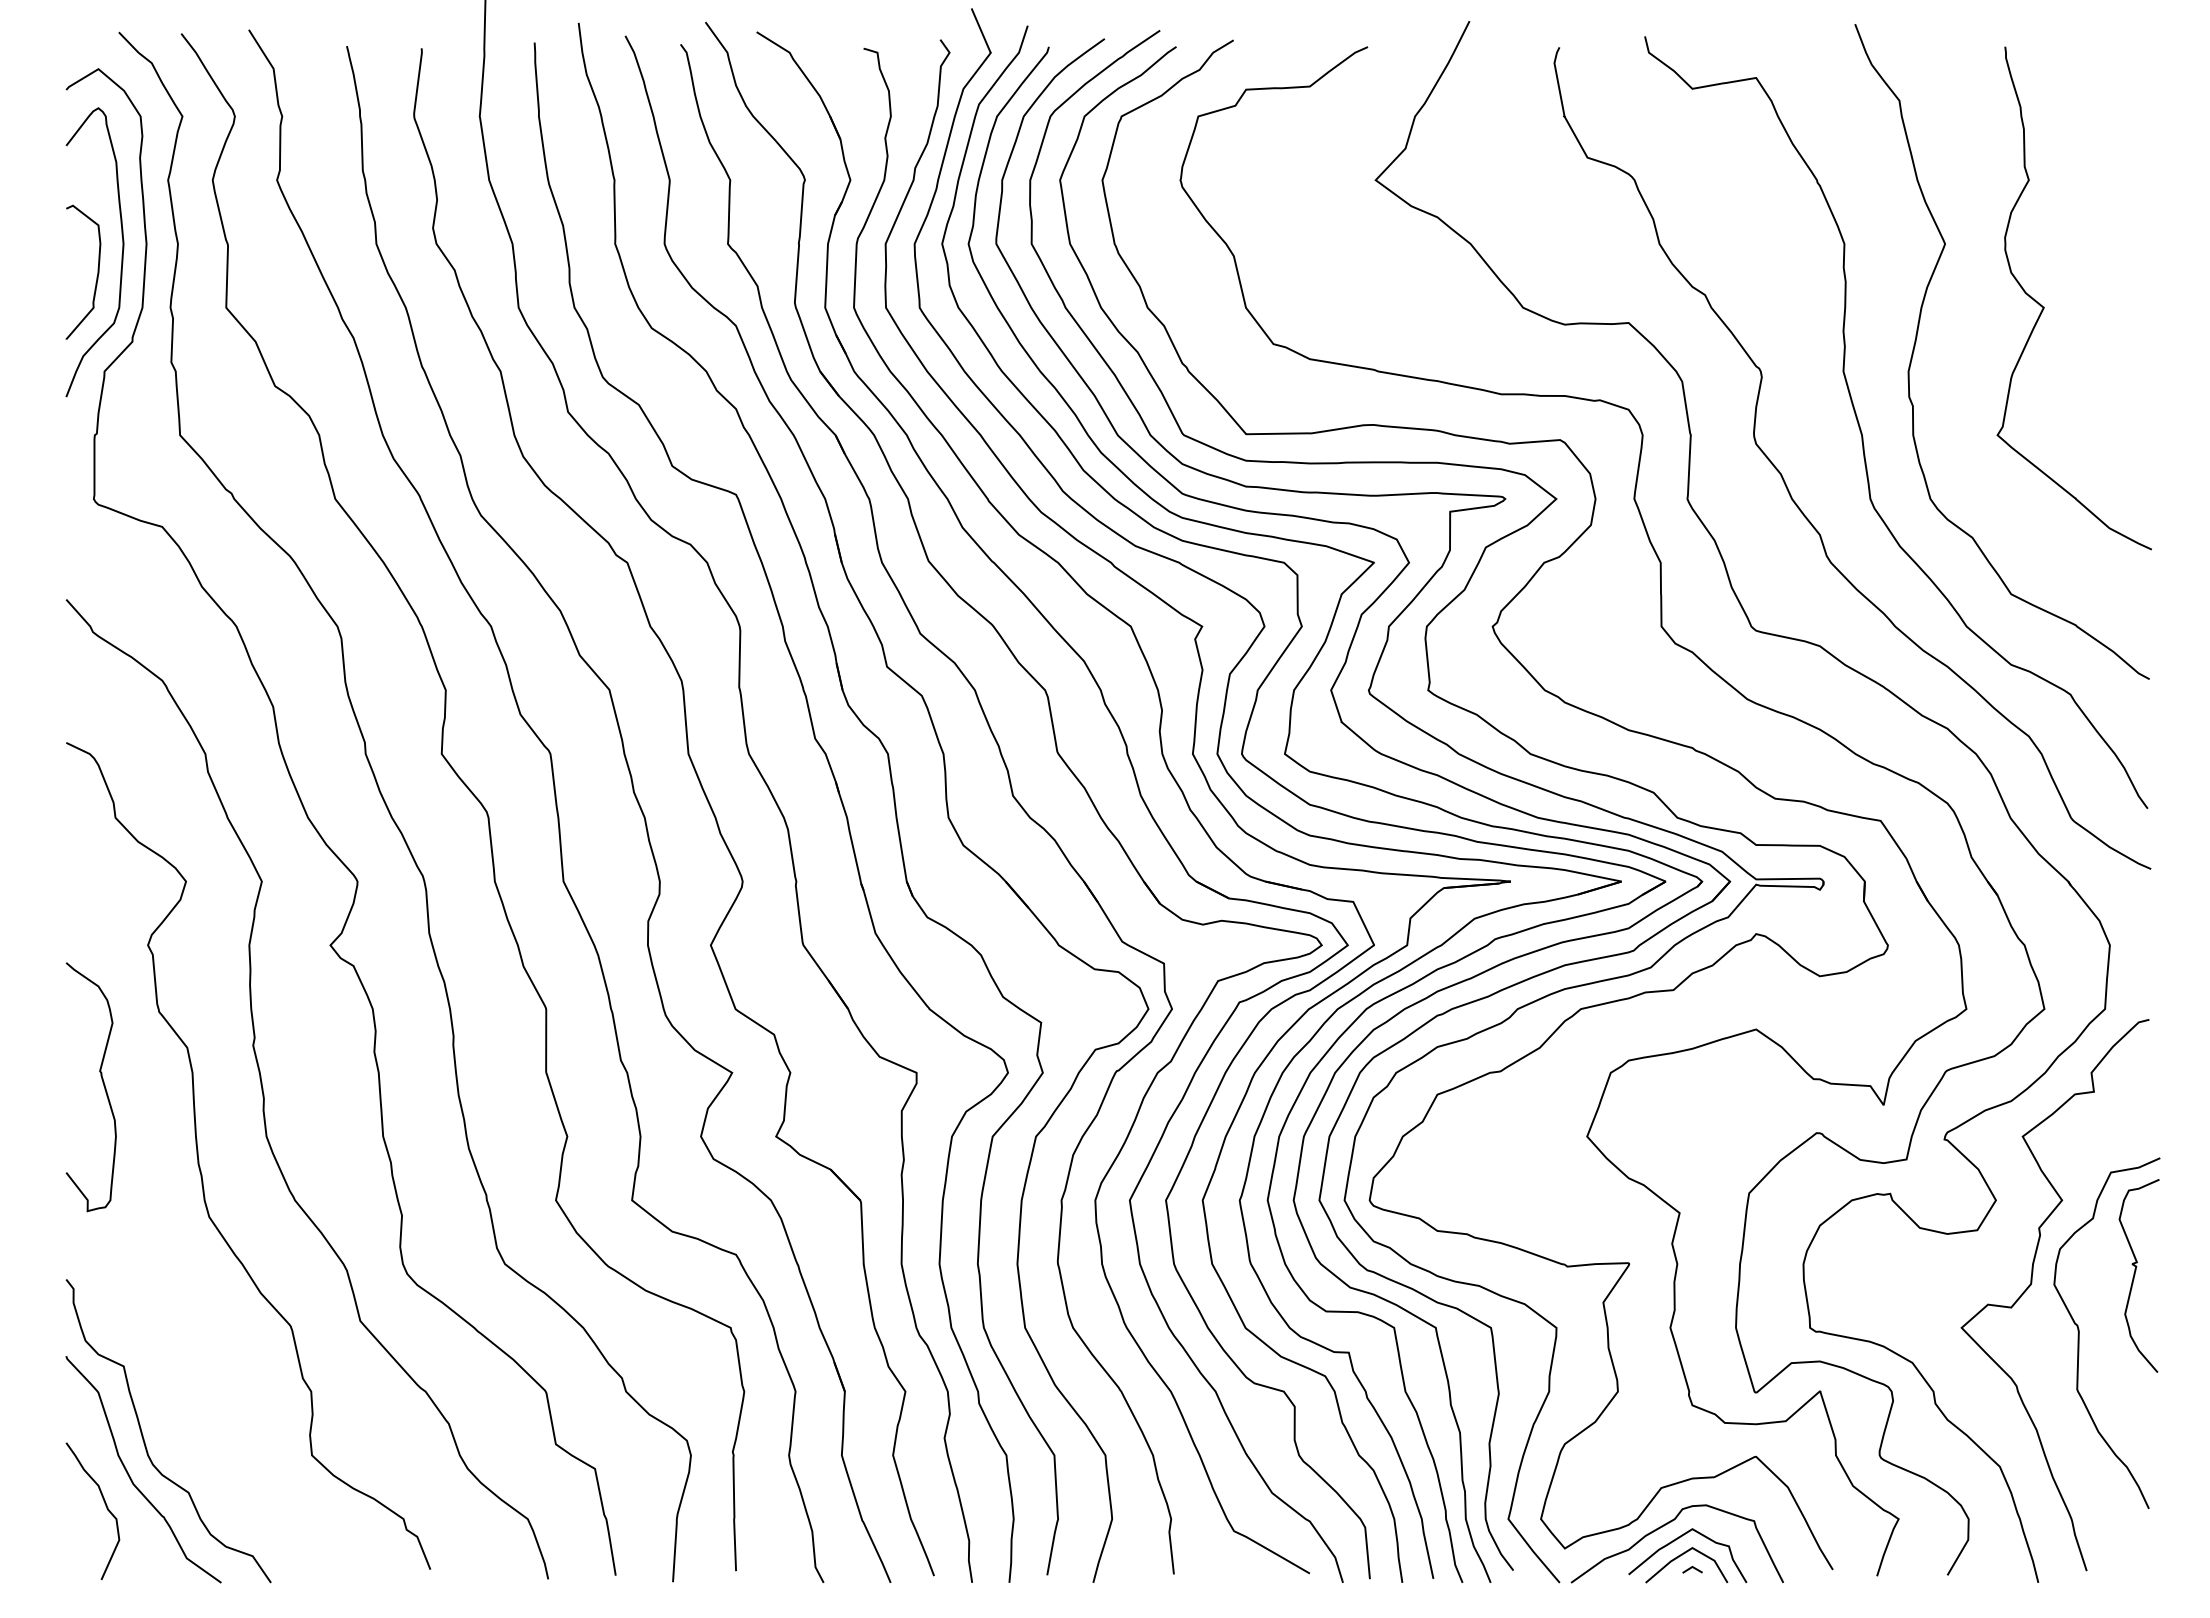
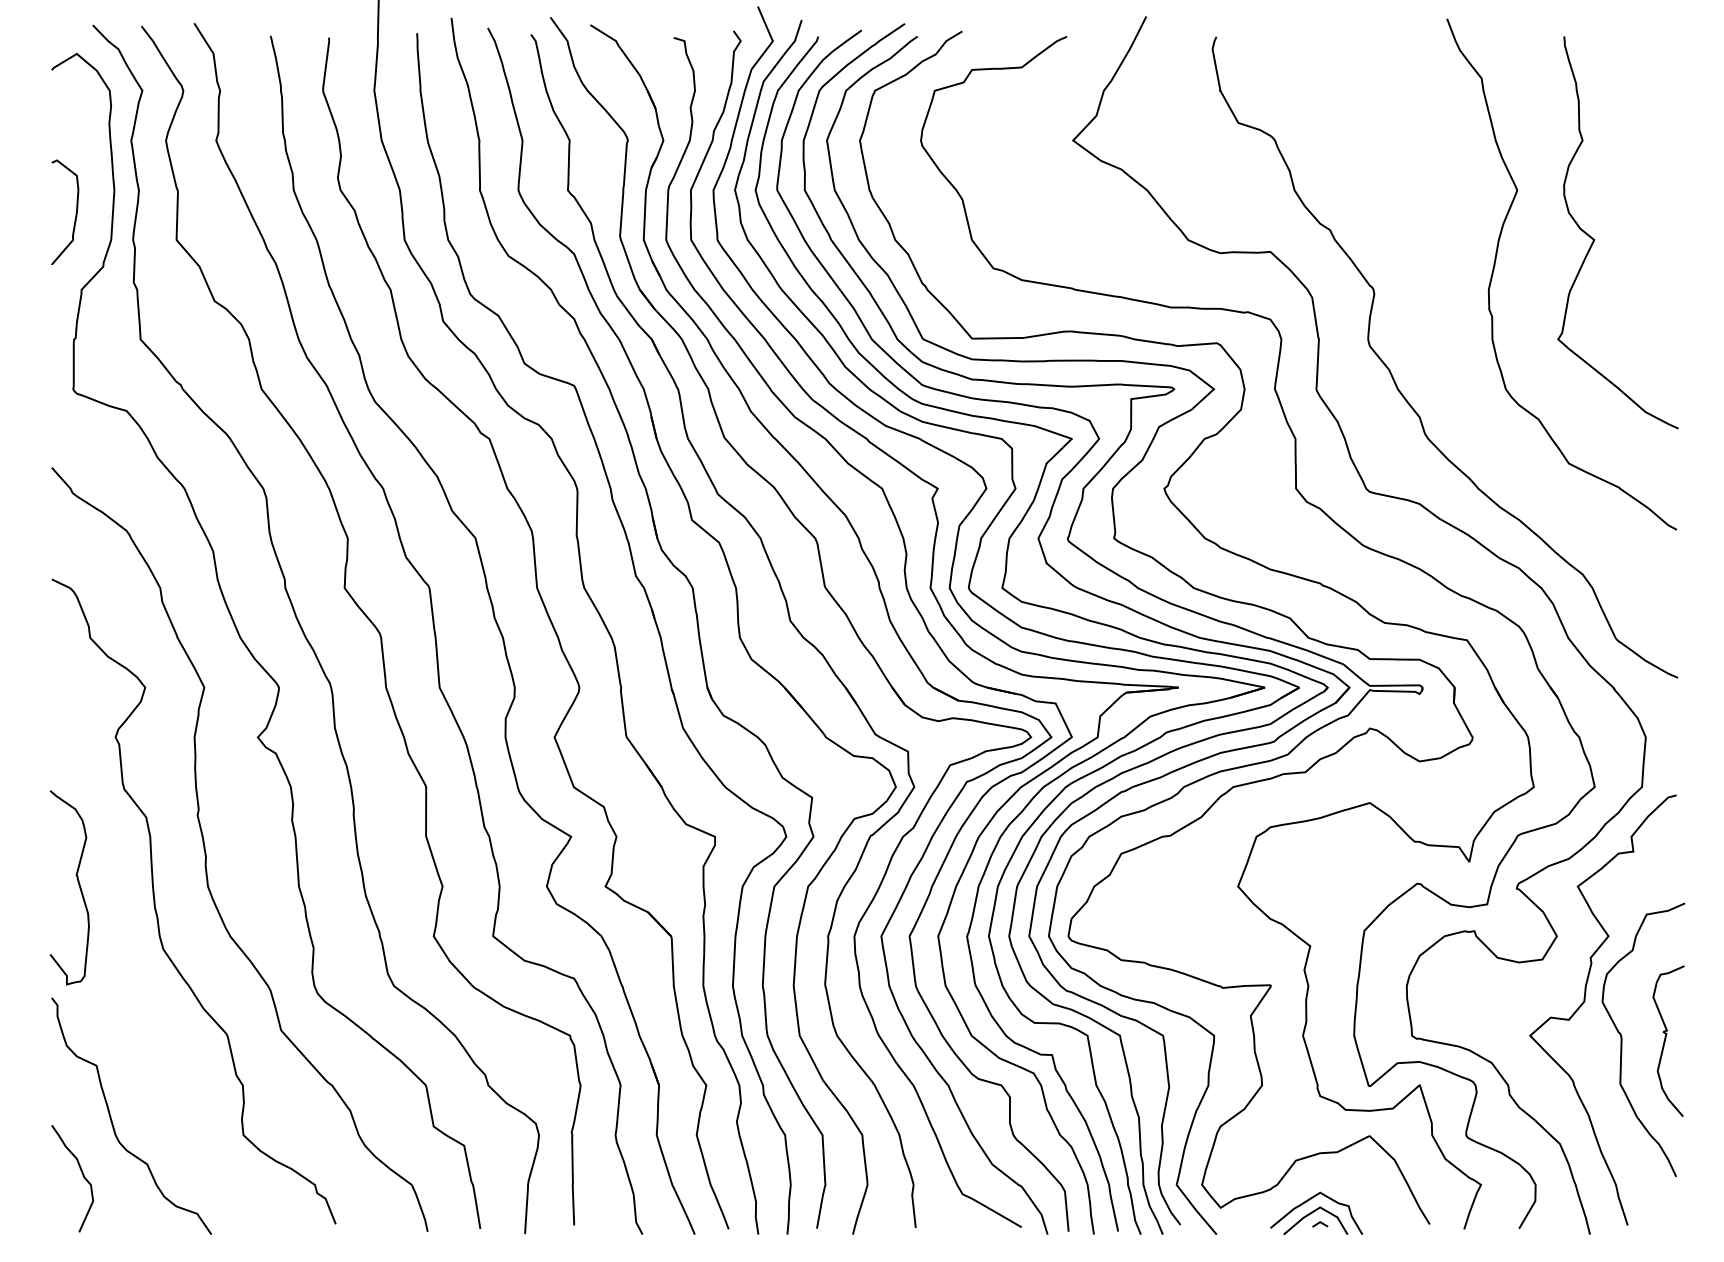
curve: (121, 254) -> (94, 198), removed
curve: (1862, 432) -> (1452, 337), removed
curve: (102, 1083) -> (78, 884), moved
curve: (2135, 1275) -> (1665, 1040), moved
curve: (130, 1476) -> (101, 1151), removed
curve: (1664, 1526) -> (1298, 1190), removed

